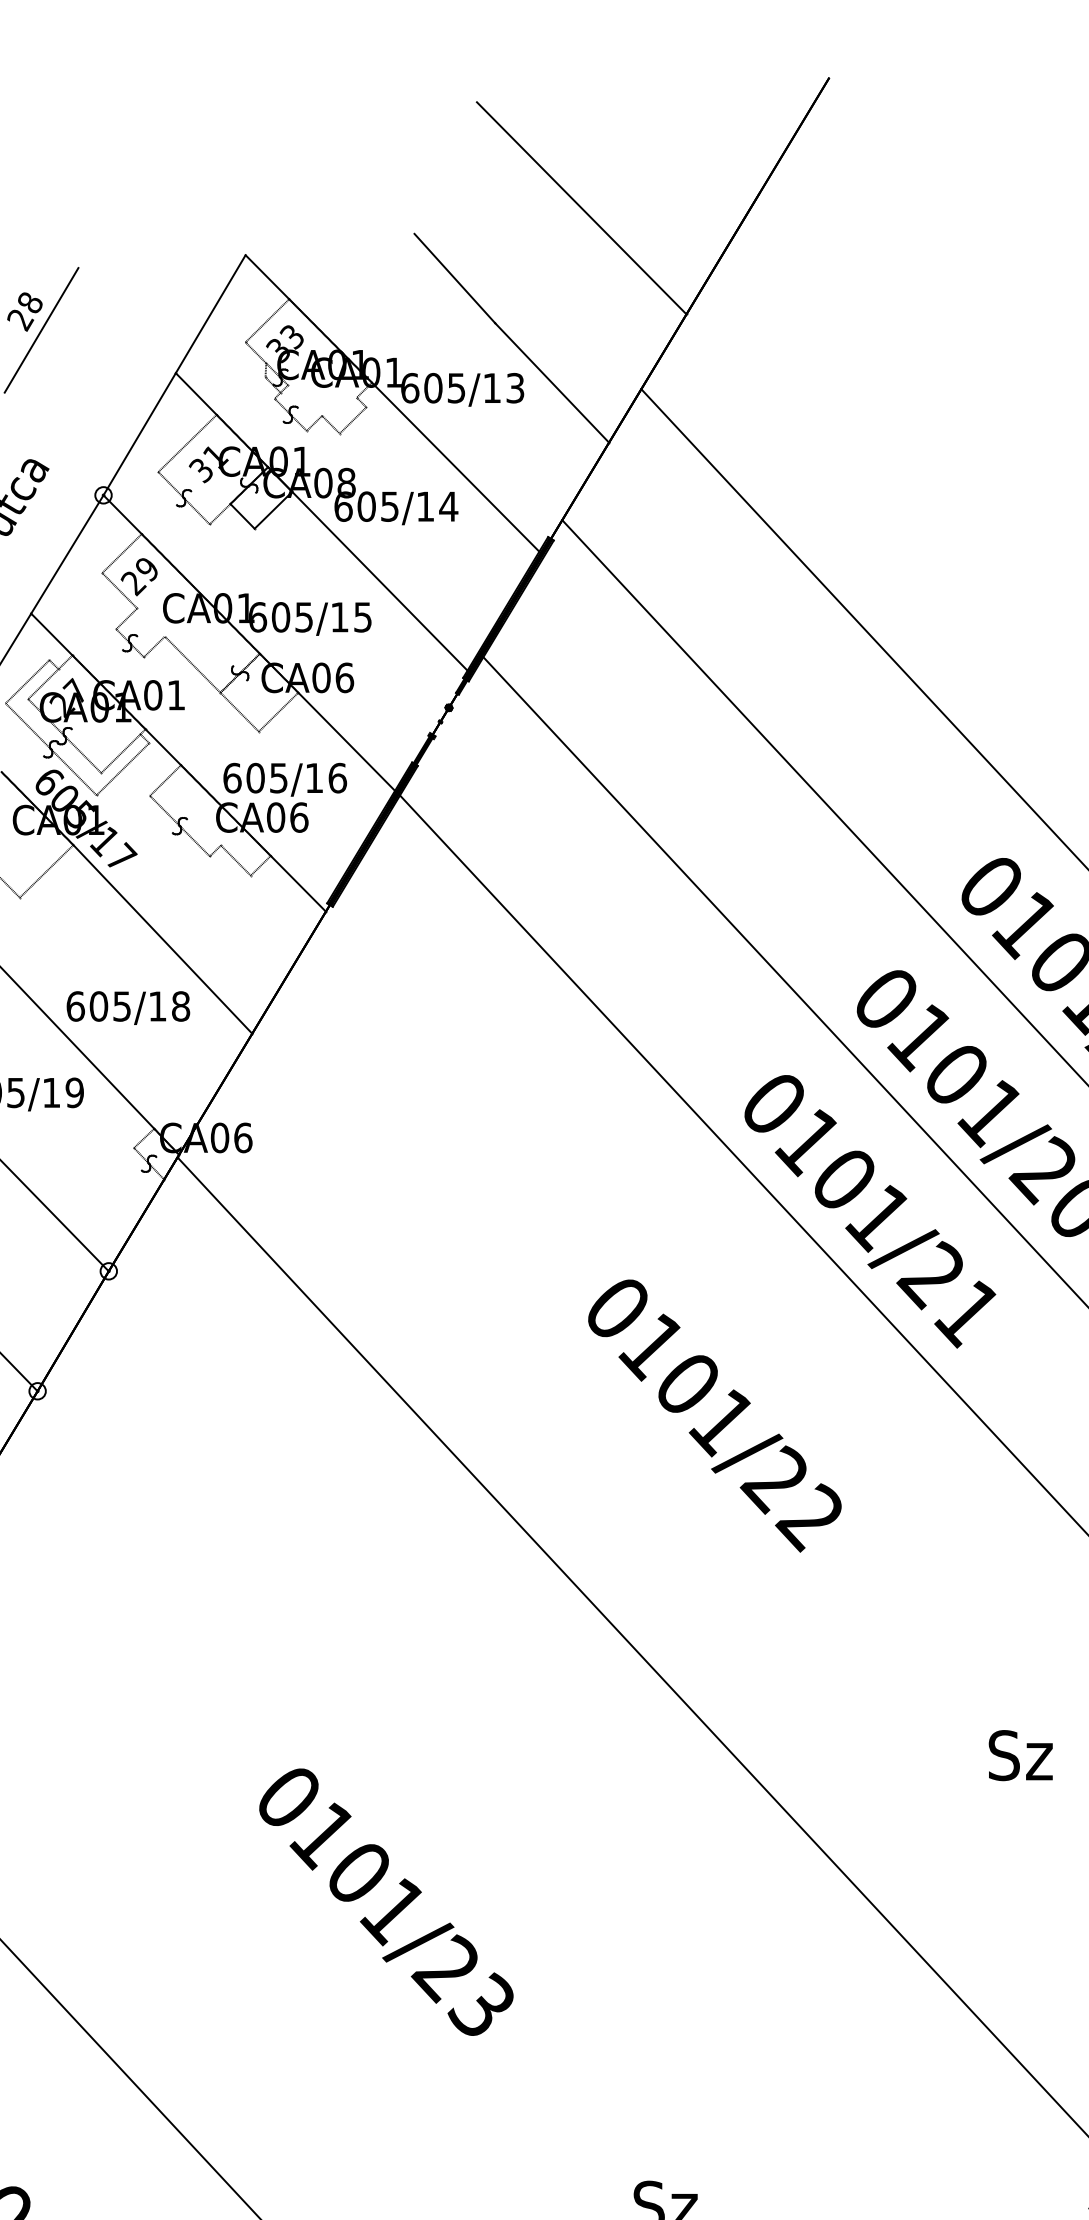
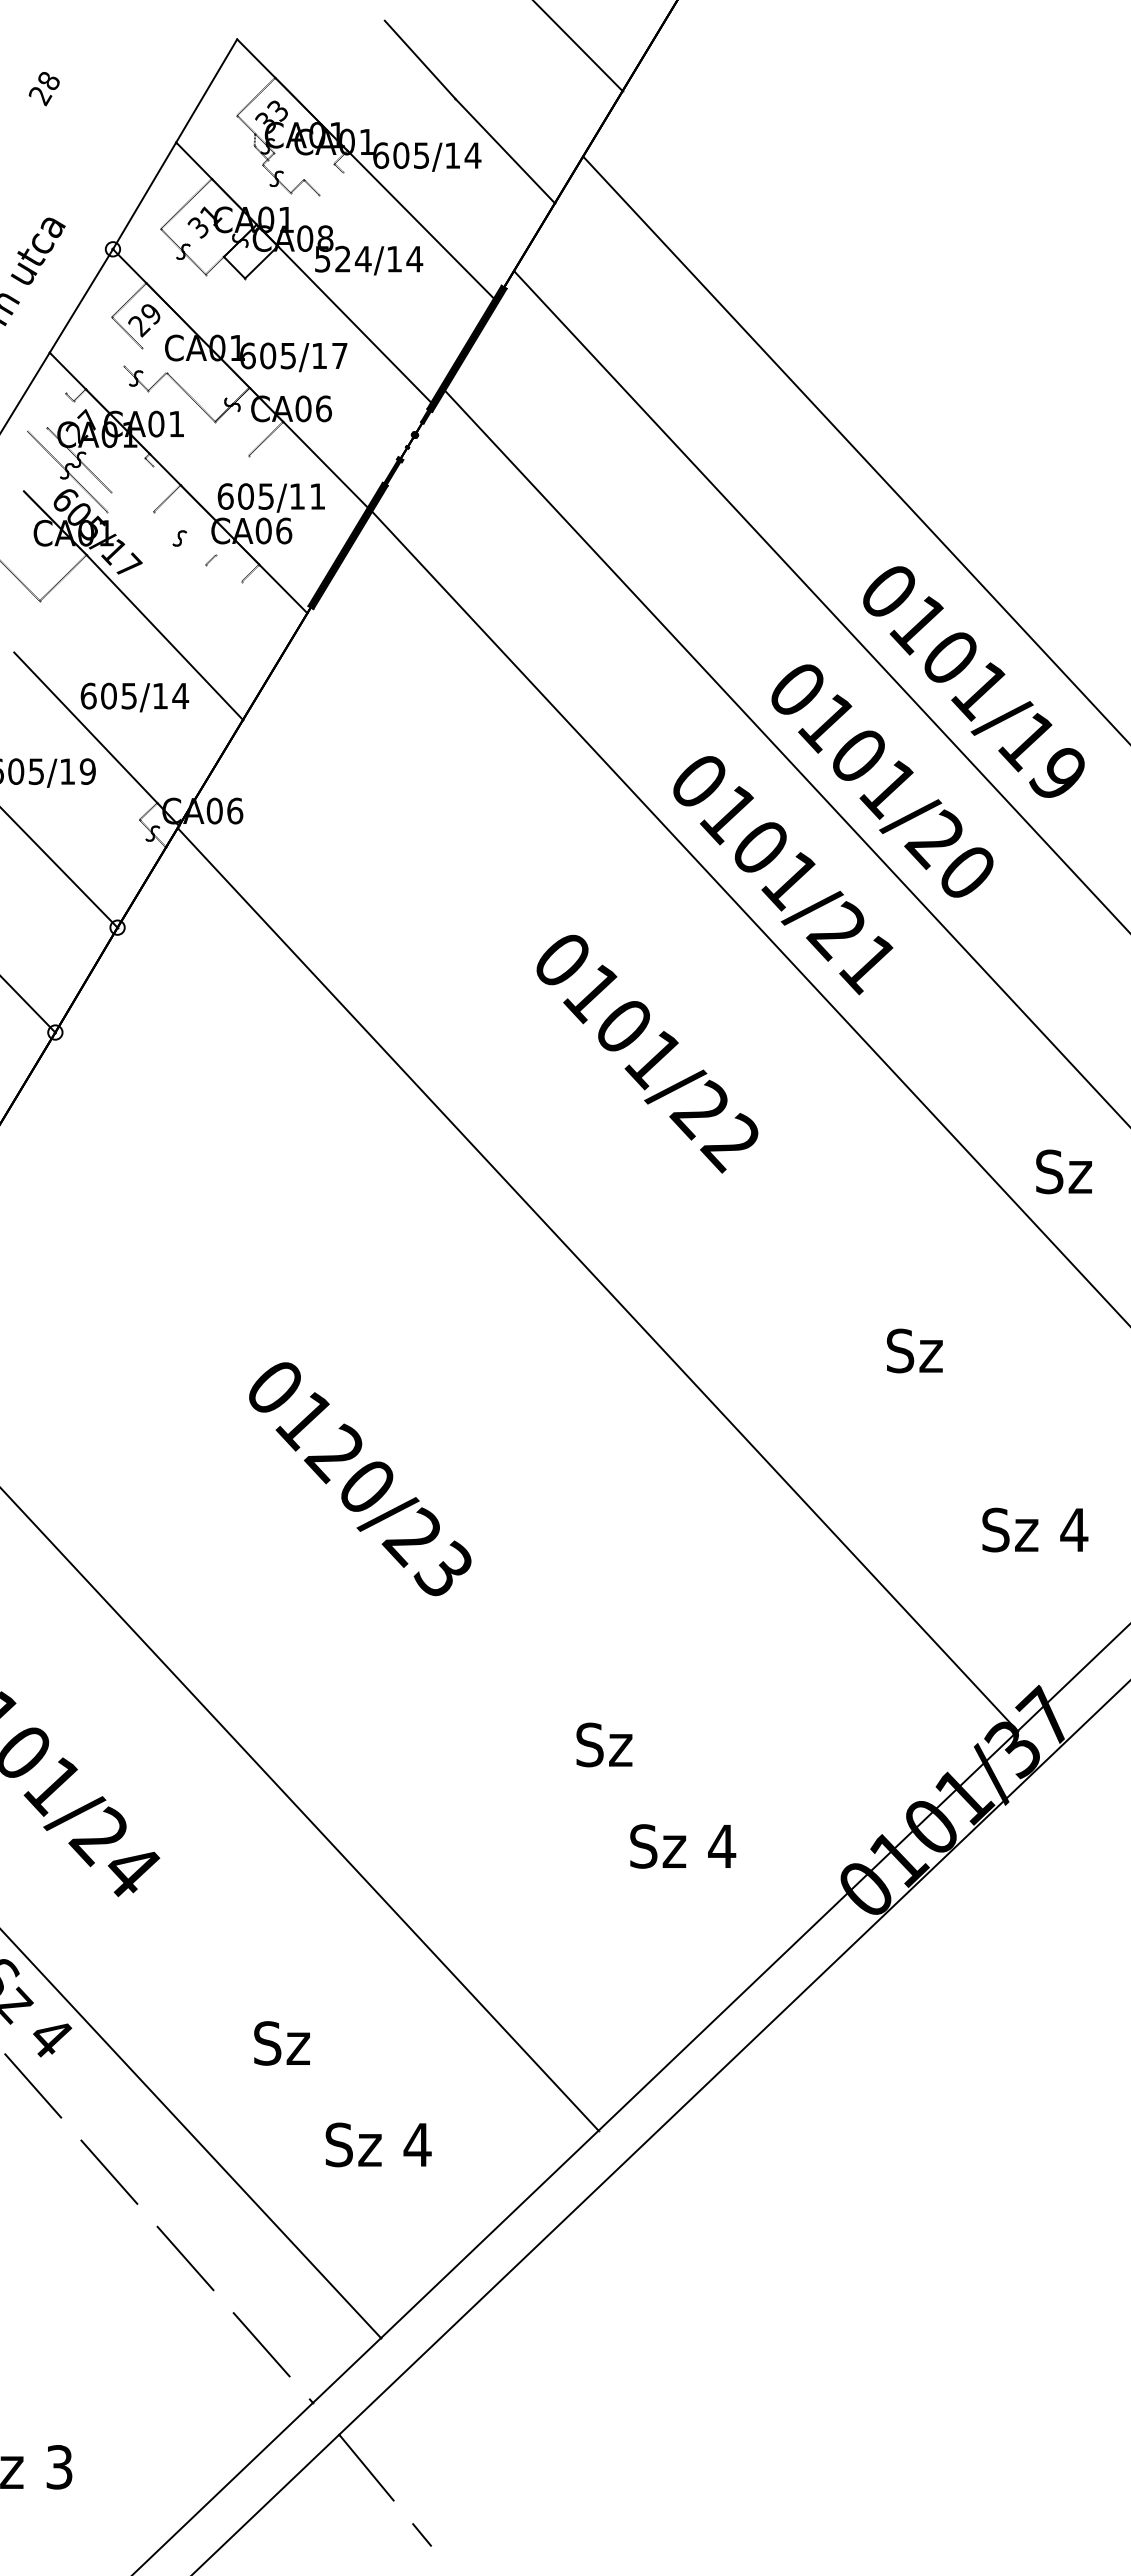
line: (41, 329) -> (58, 104), removed
text: (514, 388) -> (472, 155), 605/13 -> 605/14
line: (352, 420) -> (330, 183), removed
text: (366, 505) -> (342, 258), 605/14 -> 524/14
text: (362, 617) -> (339, 356), 605/15 -> 605/17
line: (126, 619) -> (133, 357), removed
line: (27, 682) -> (46, 412), removed
line: (43, 684) -> (60, 414), removed
line: (239, 711) -> (231, 438), removed
line: (121, 754) -> (128, 475), removed
line: (122, 768) -> (129, 488), removed
text: (337, 778) -> (317, 496), 605/16 -> 605/11
line: (179, 826) -> (179, 538), removed
line: (235, 860) -> (228, 568), removed
text: (180, 1005) -> (180, 695), 605/18 -> 605/14
text: (372, 1892) -> (348, 1470), 0101/23 -> 0120/23

